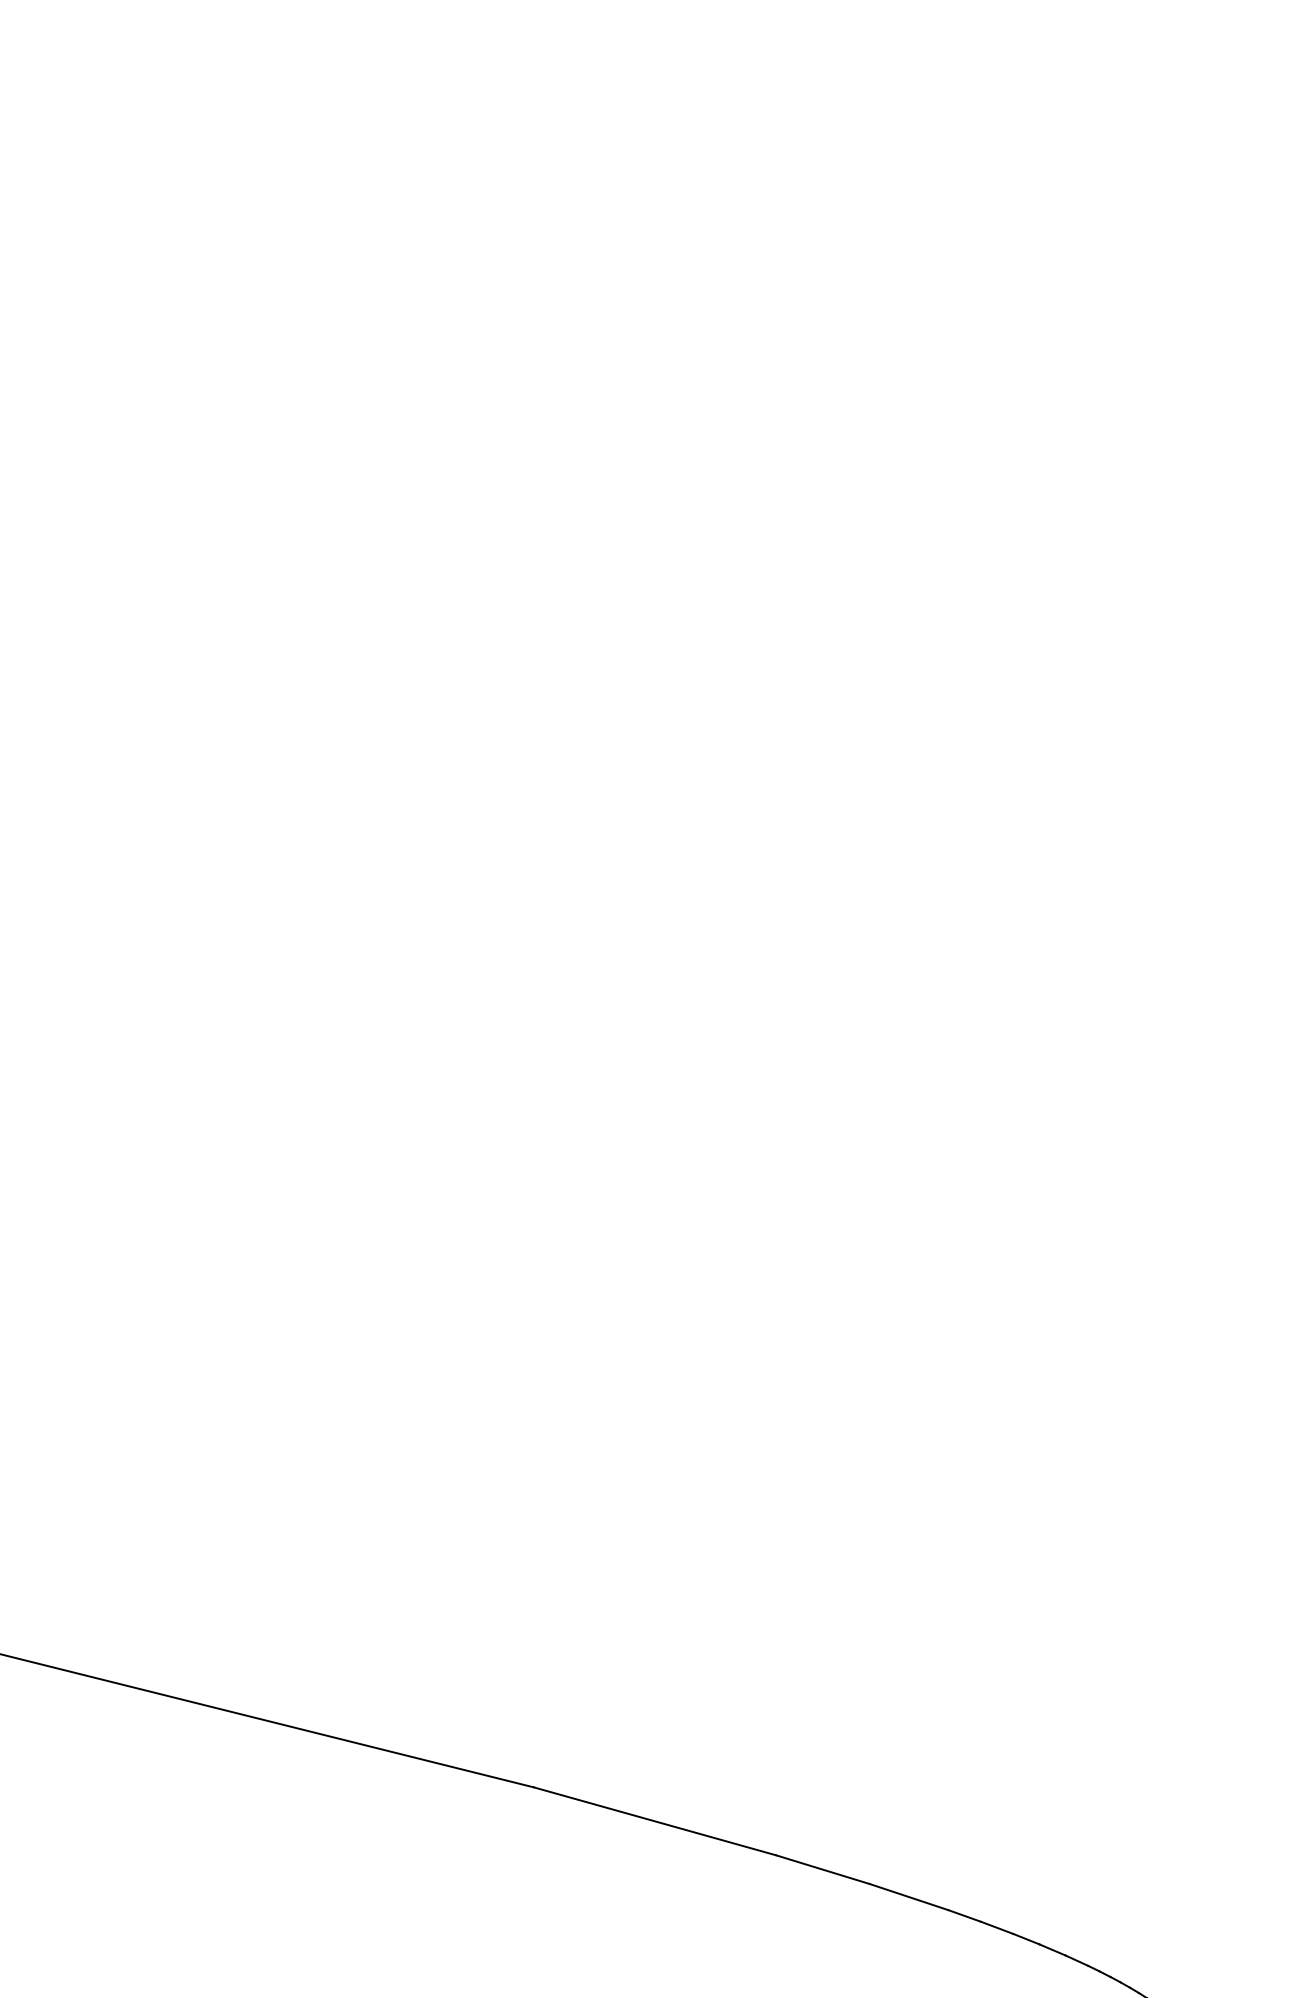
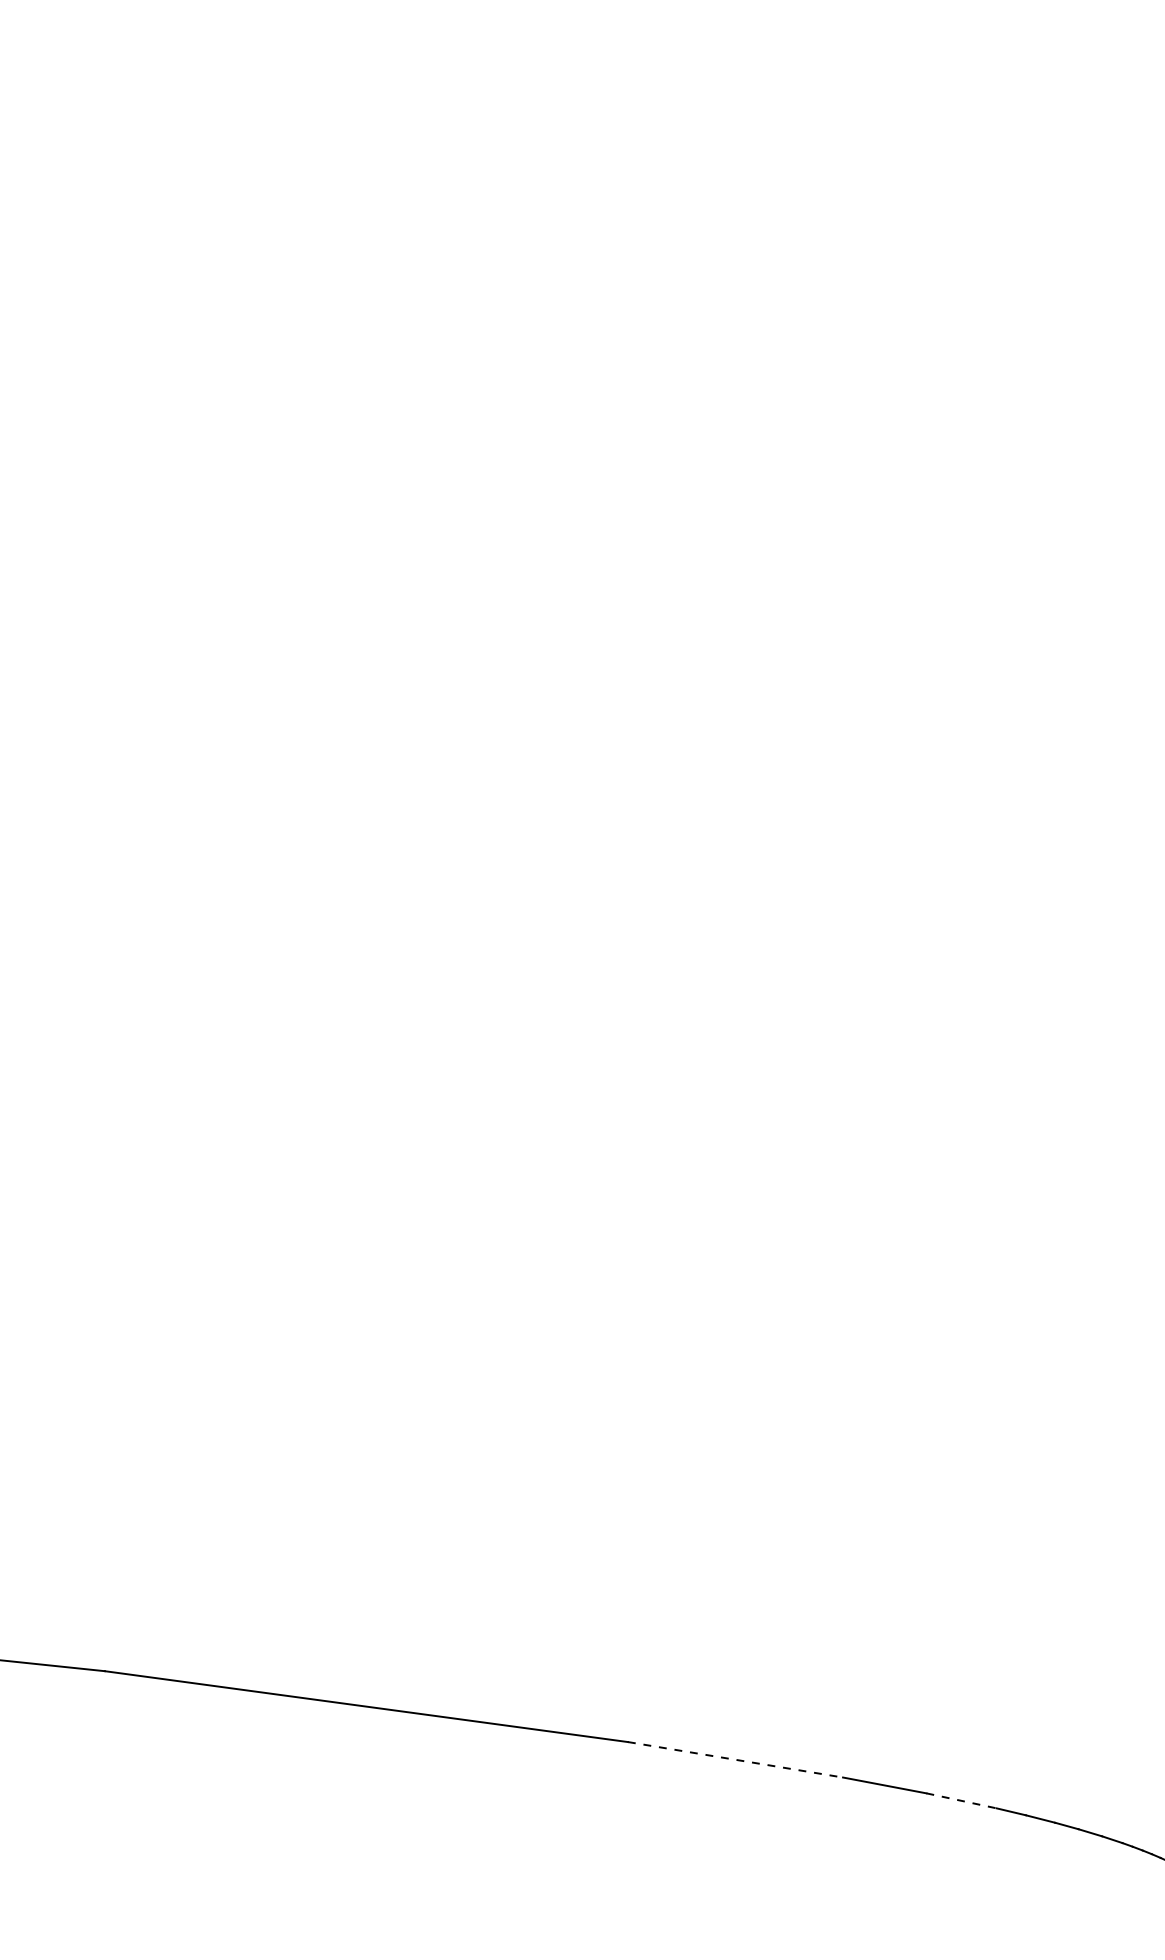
line: (654, 1820) -> (735, 1759), solid -> dashed
line: (910, 1896) -> (962, 1800), solid -> dashed

